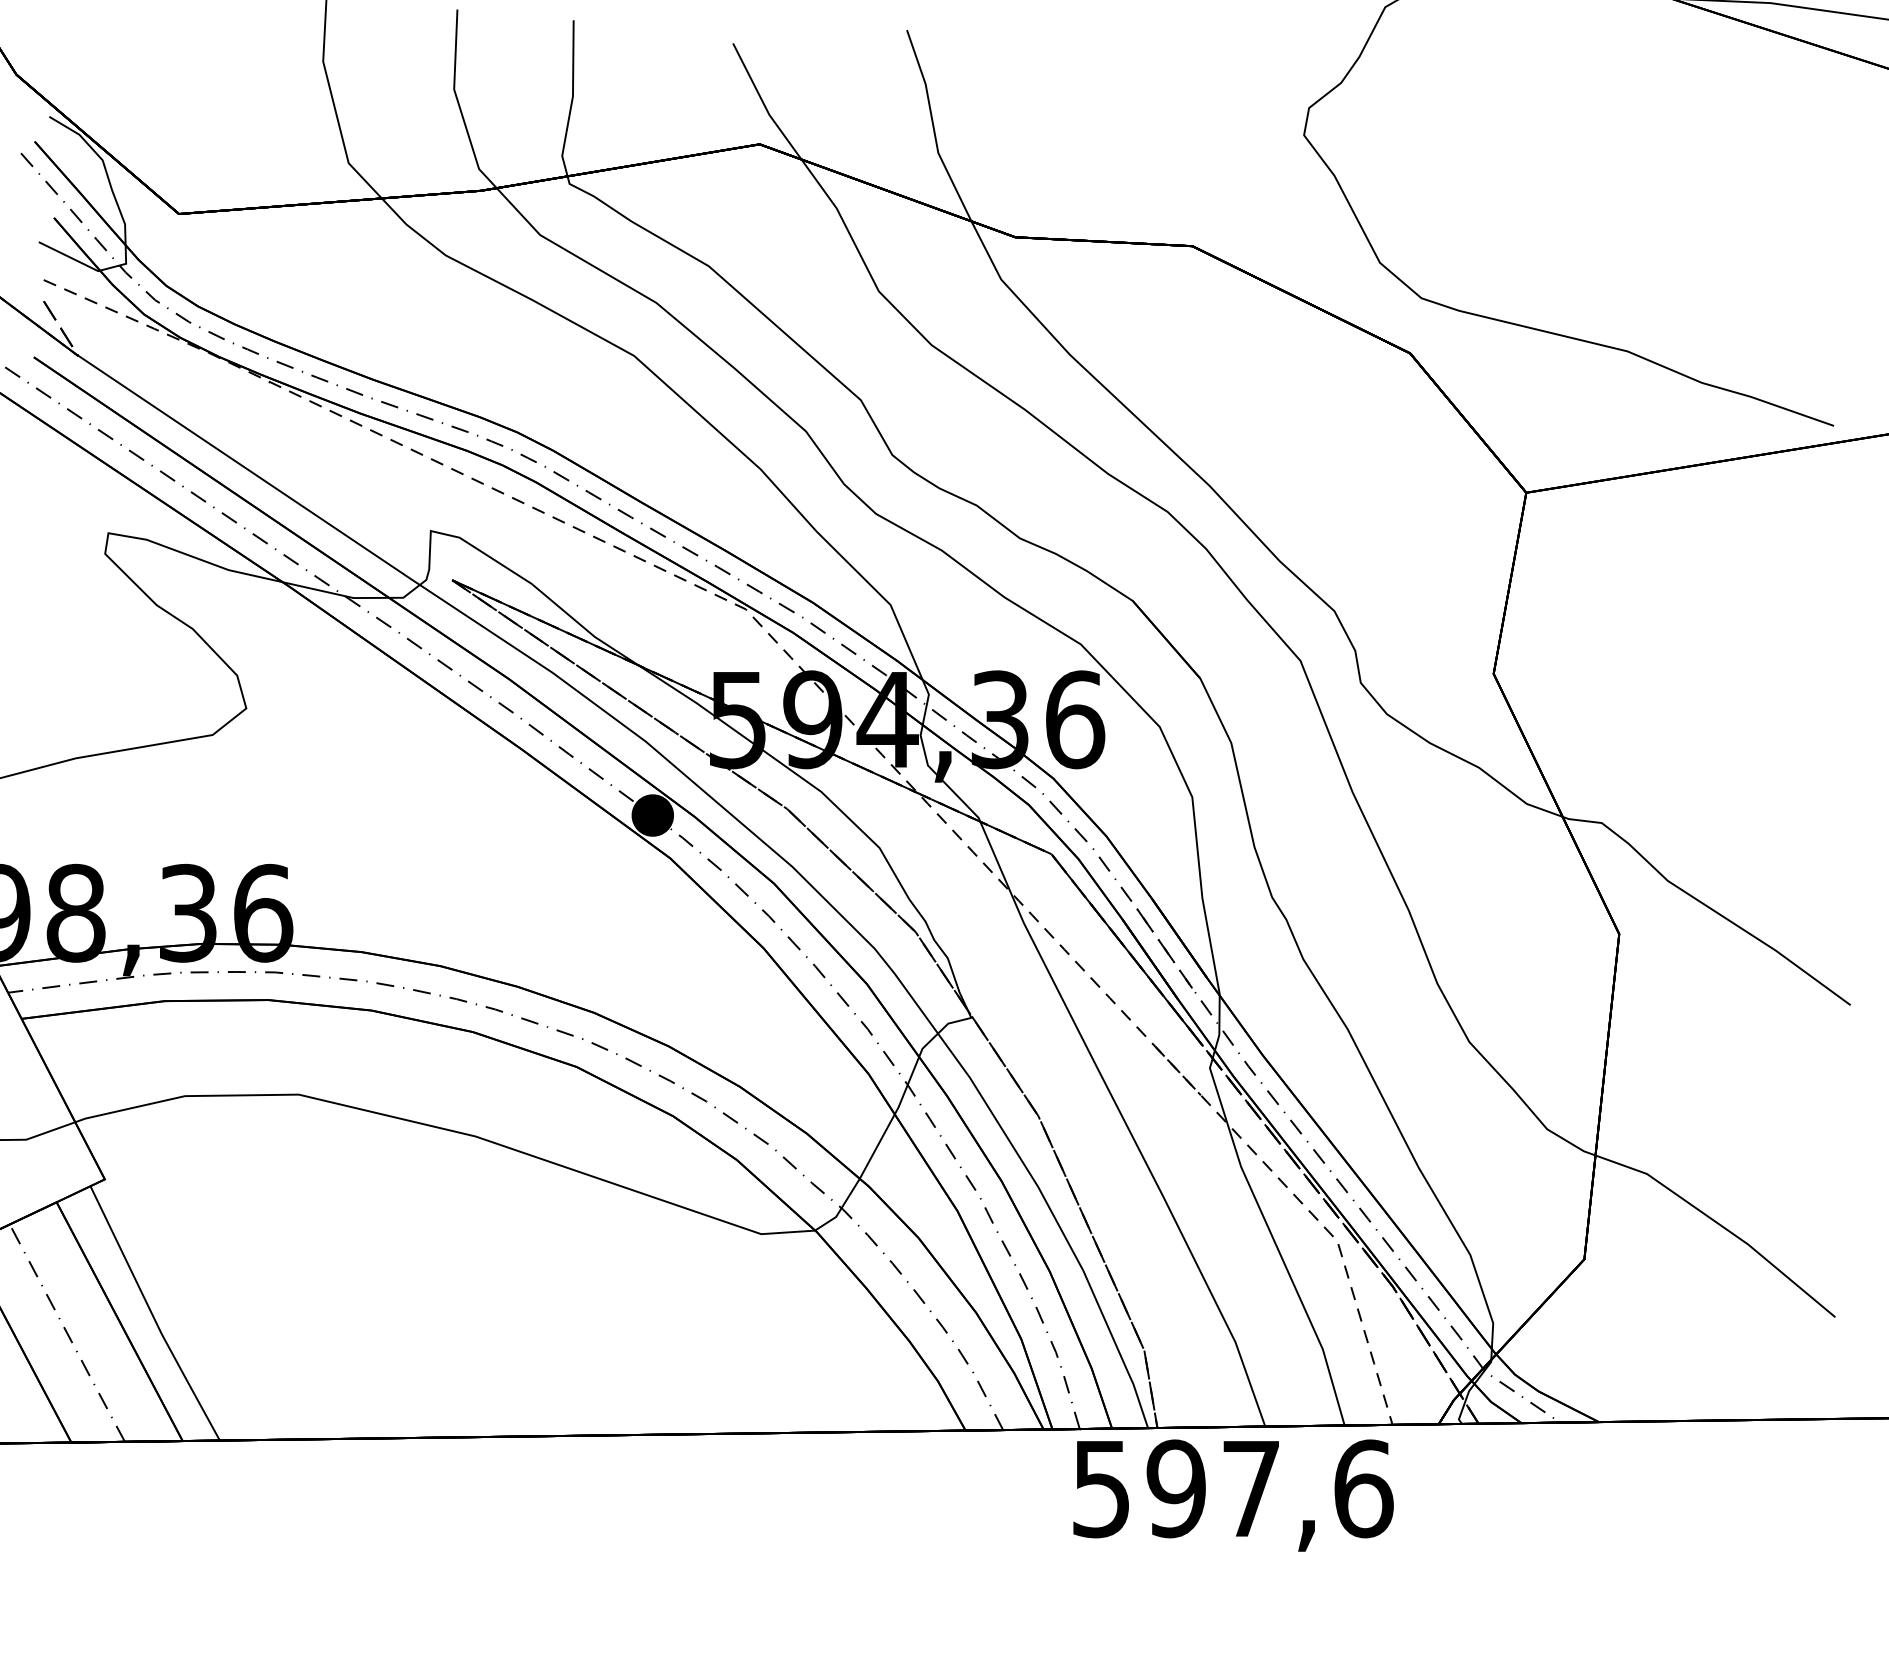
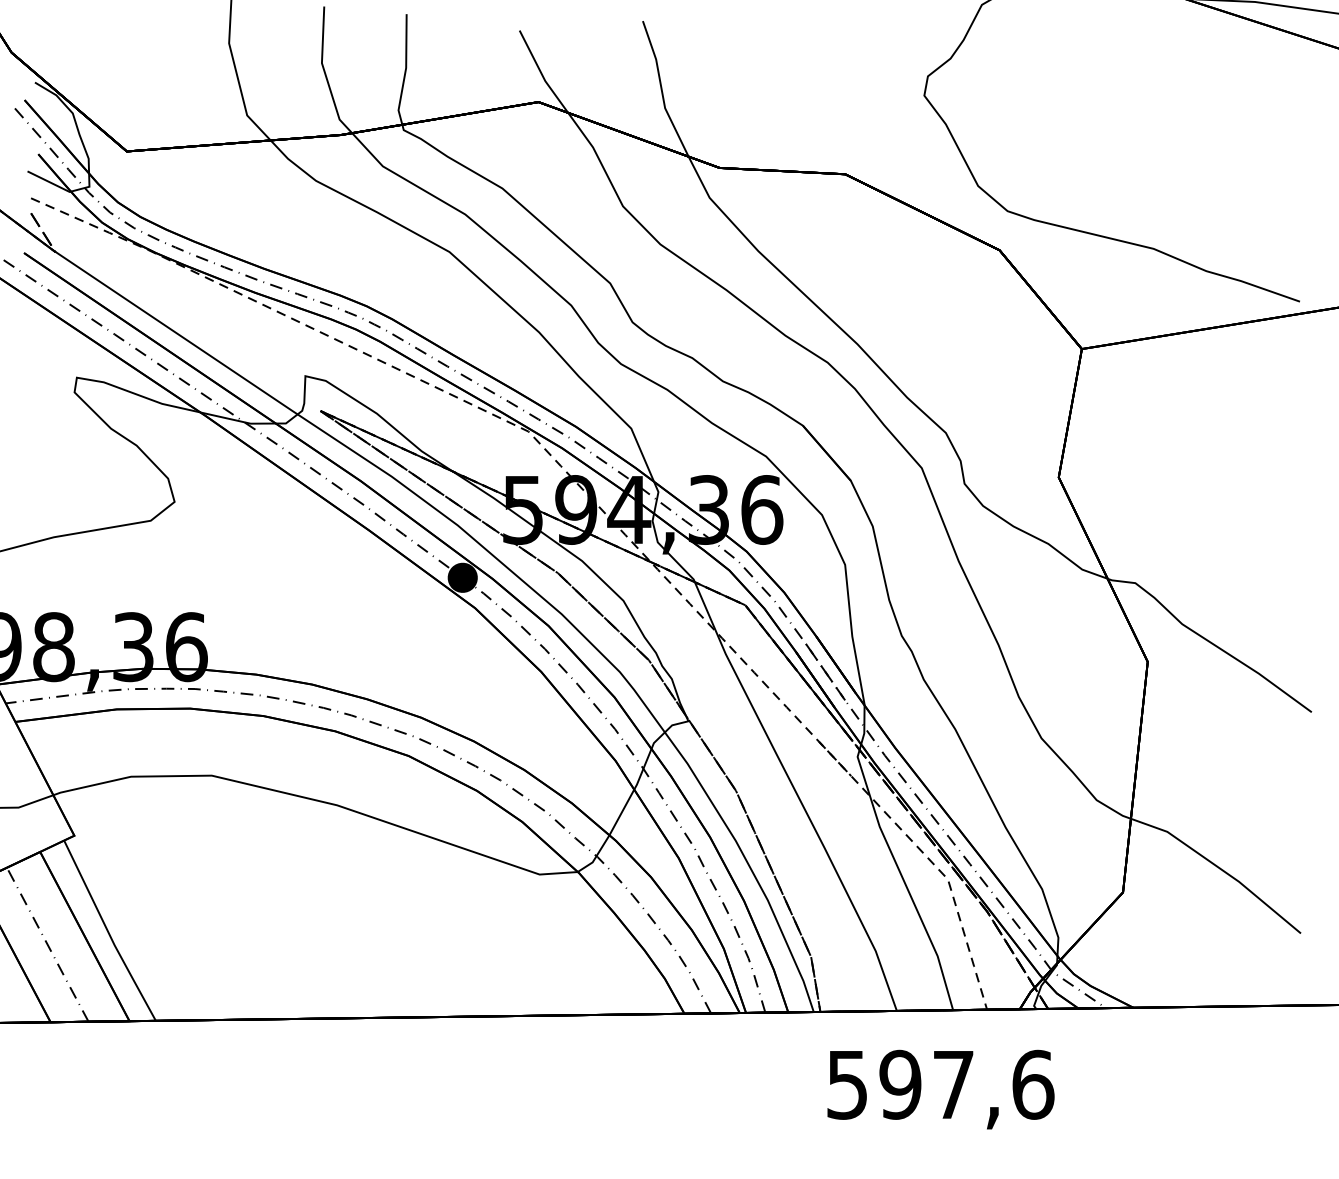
text: (1233, 1495) -> (940, 1089), moved

